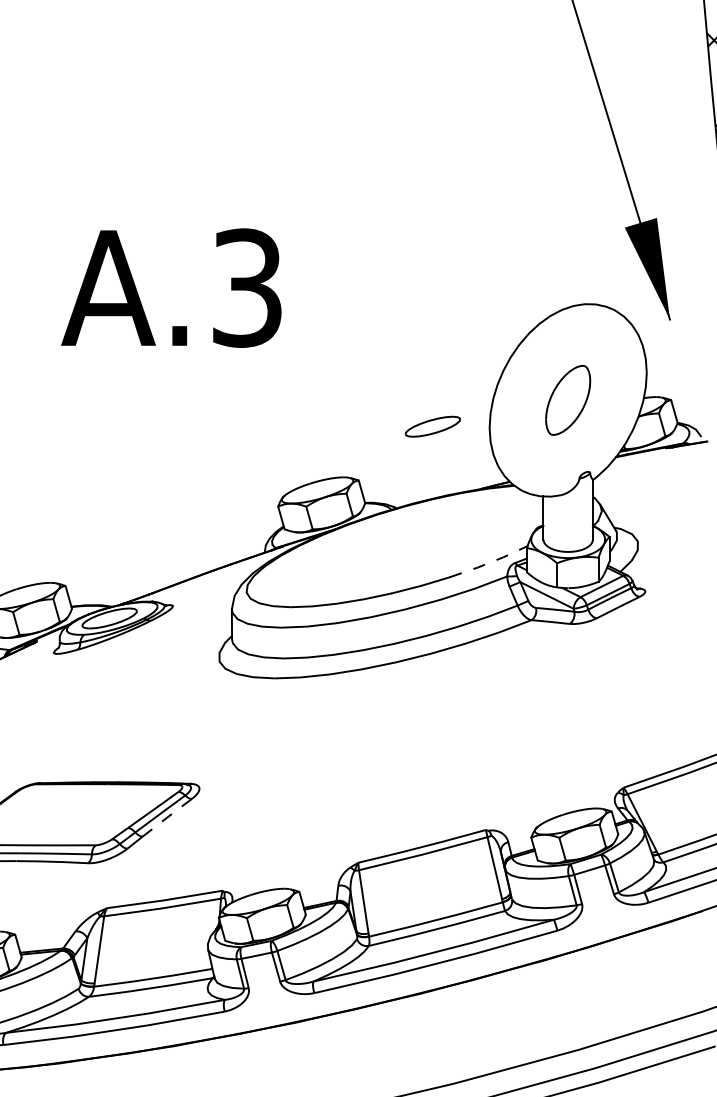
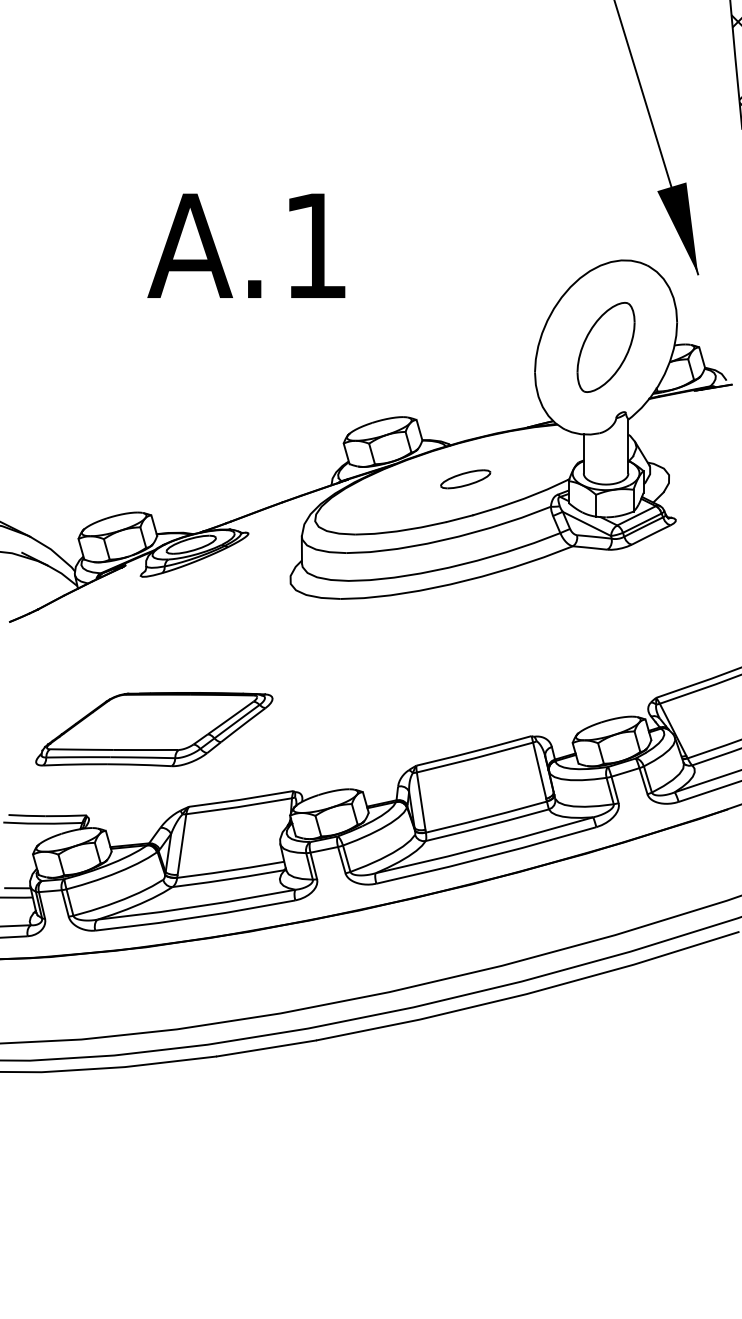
text: (246, 287) -> (315, 245), A.3 -> A.1
part: (567, 400) -> (605, 347), size x1.43
part: (432, 426) -> (465, 479), moved
line: (489, 562) -> (534, 494), dashed -> solid
line: (167, 818) -> (243, 725), dashed -> solid

